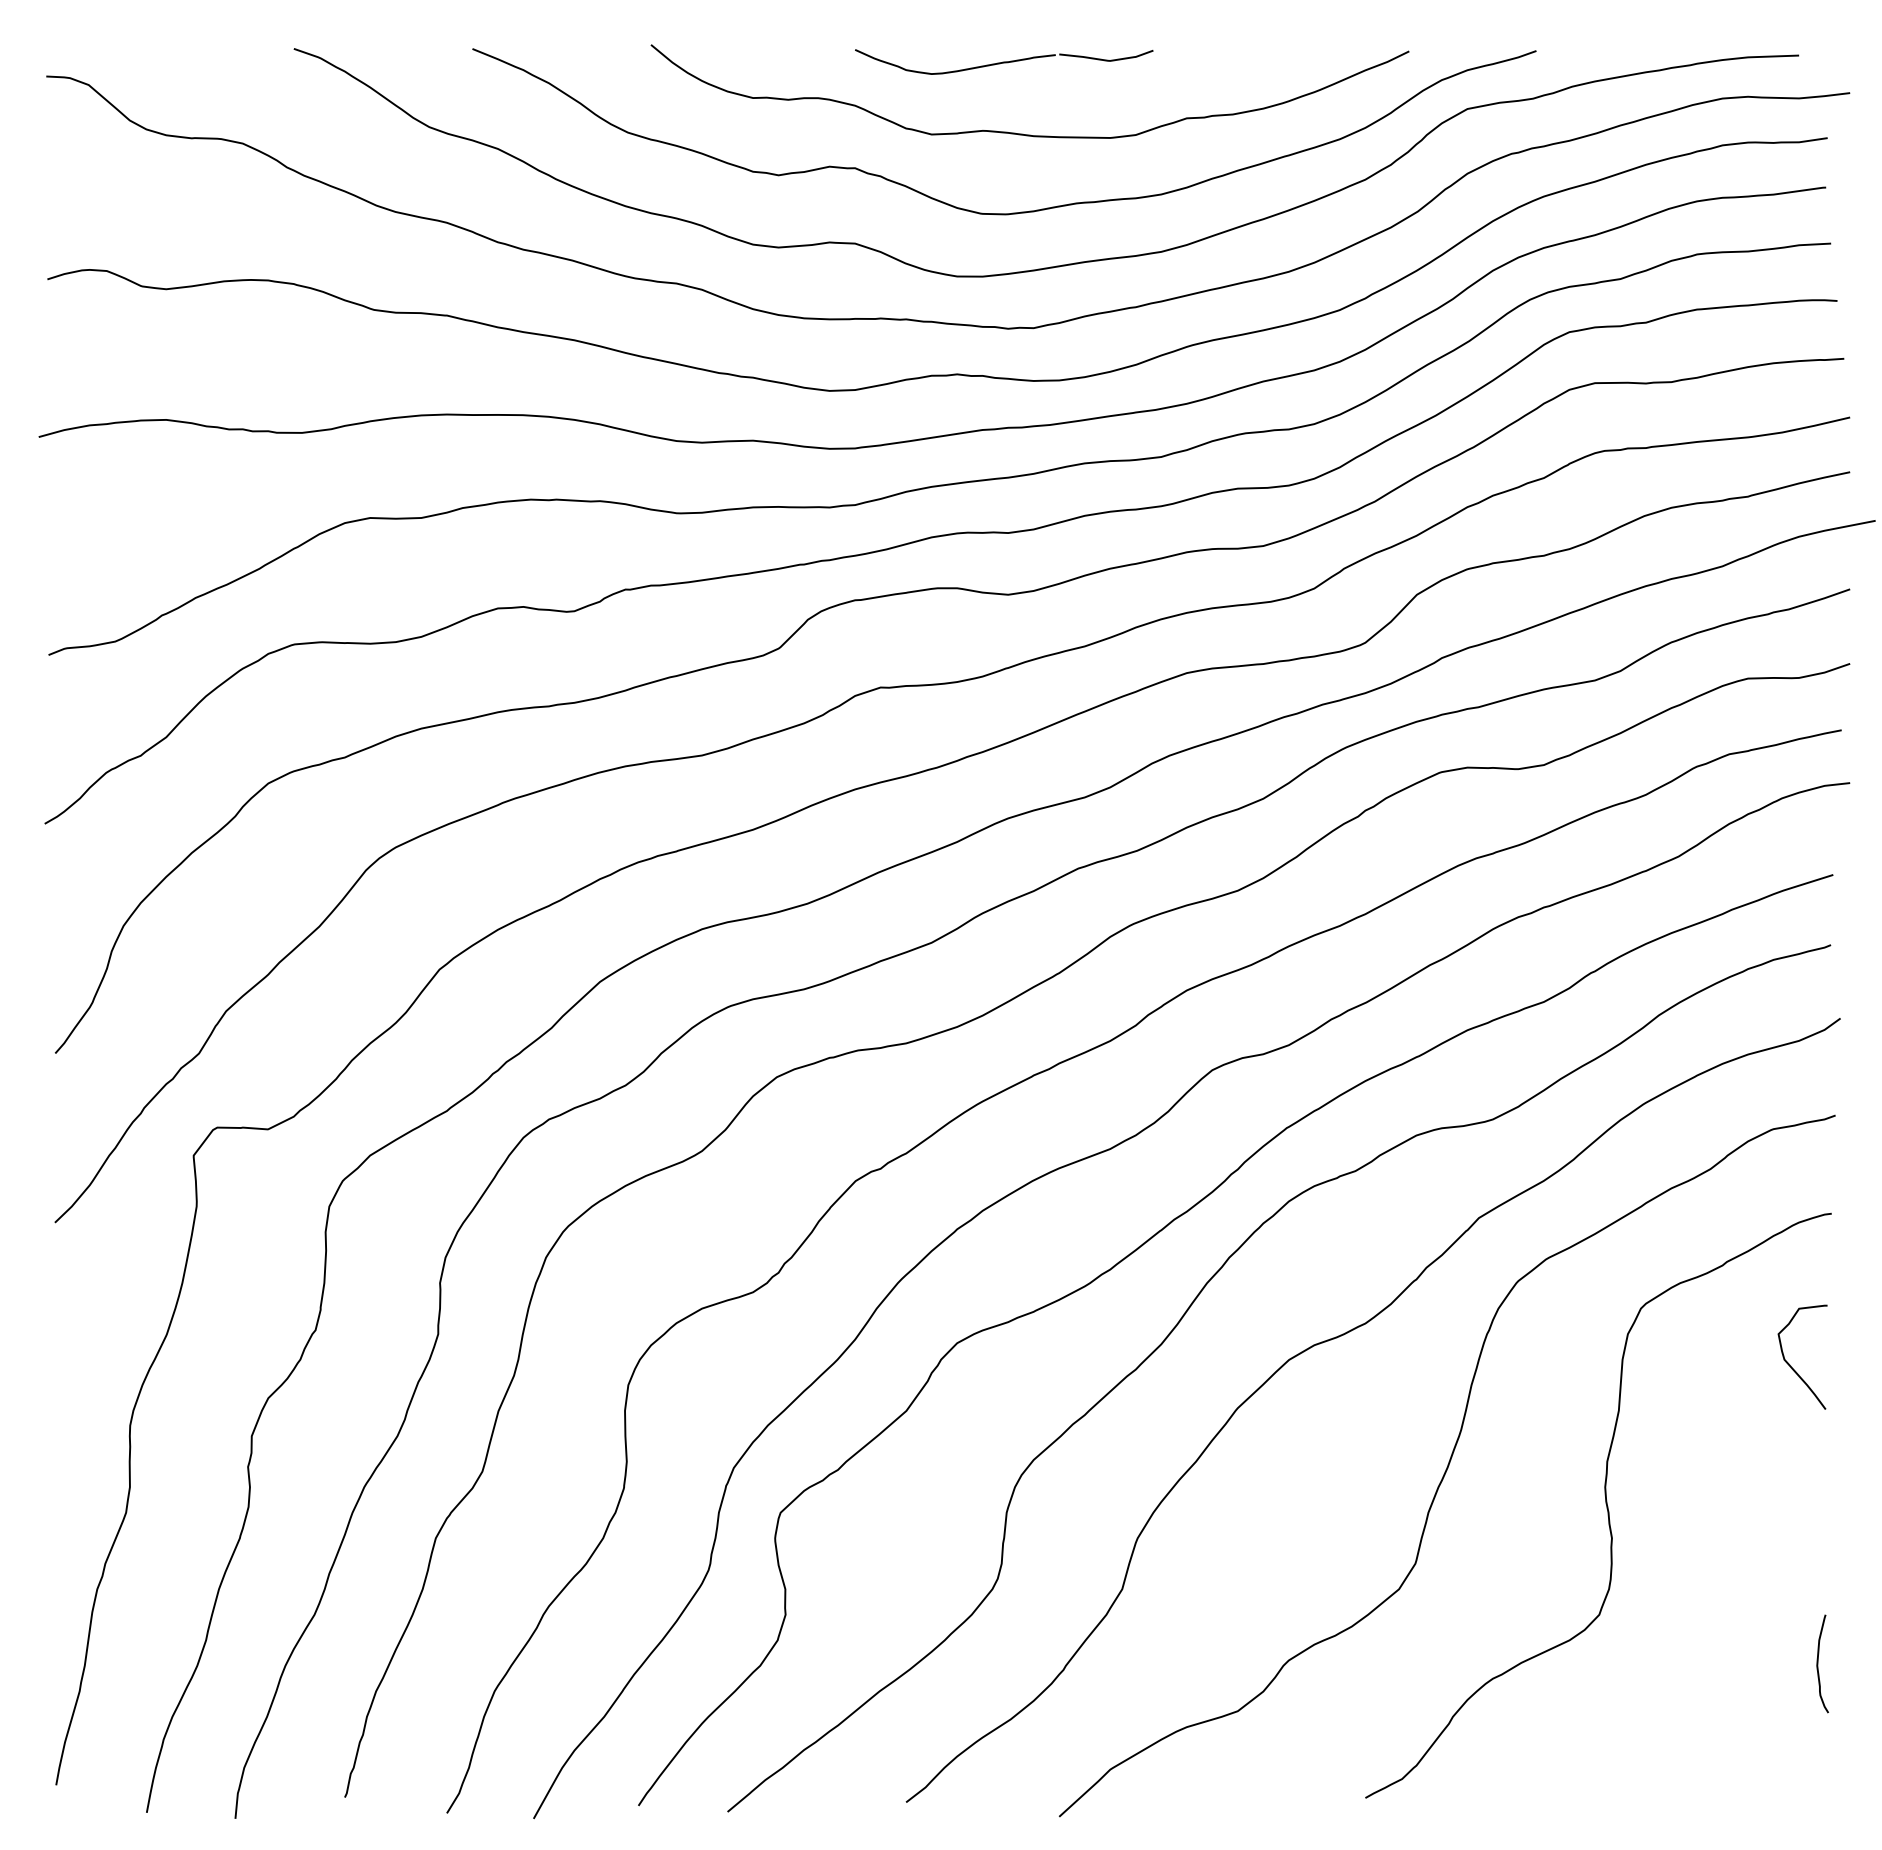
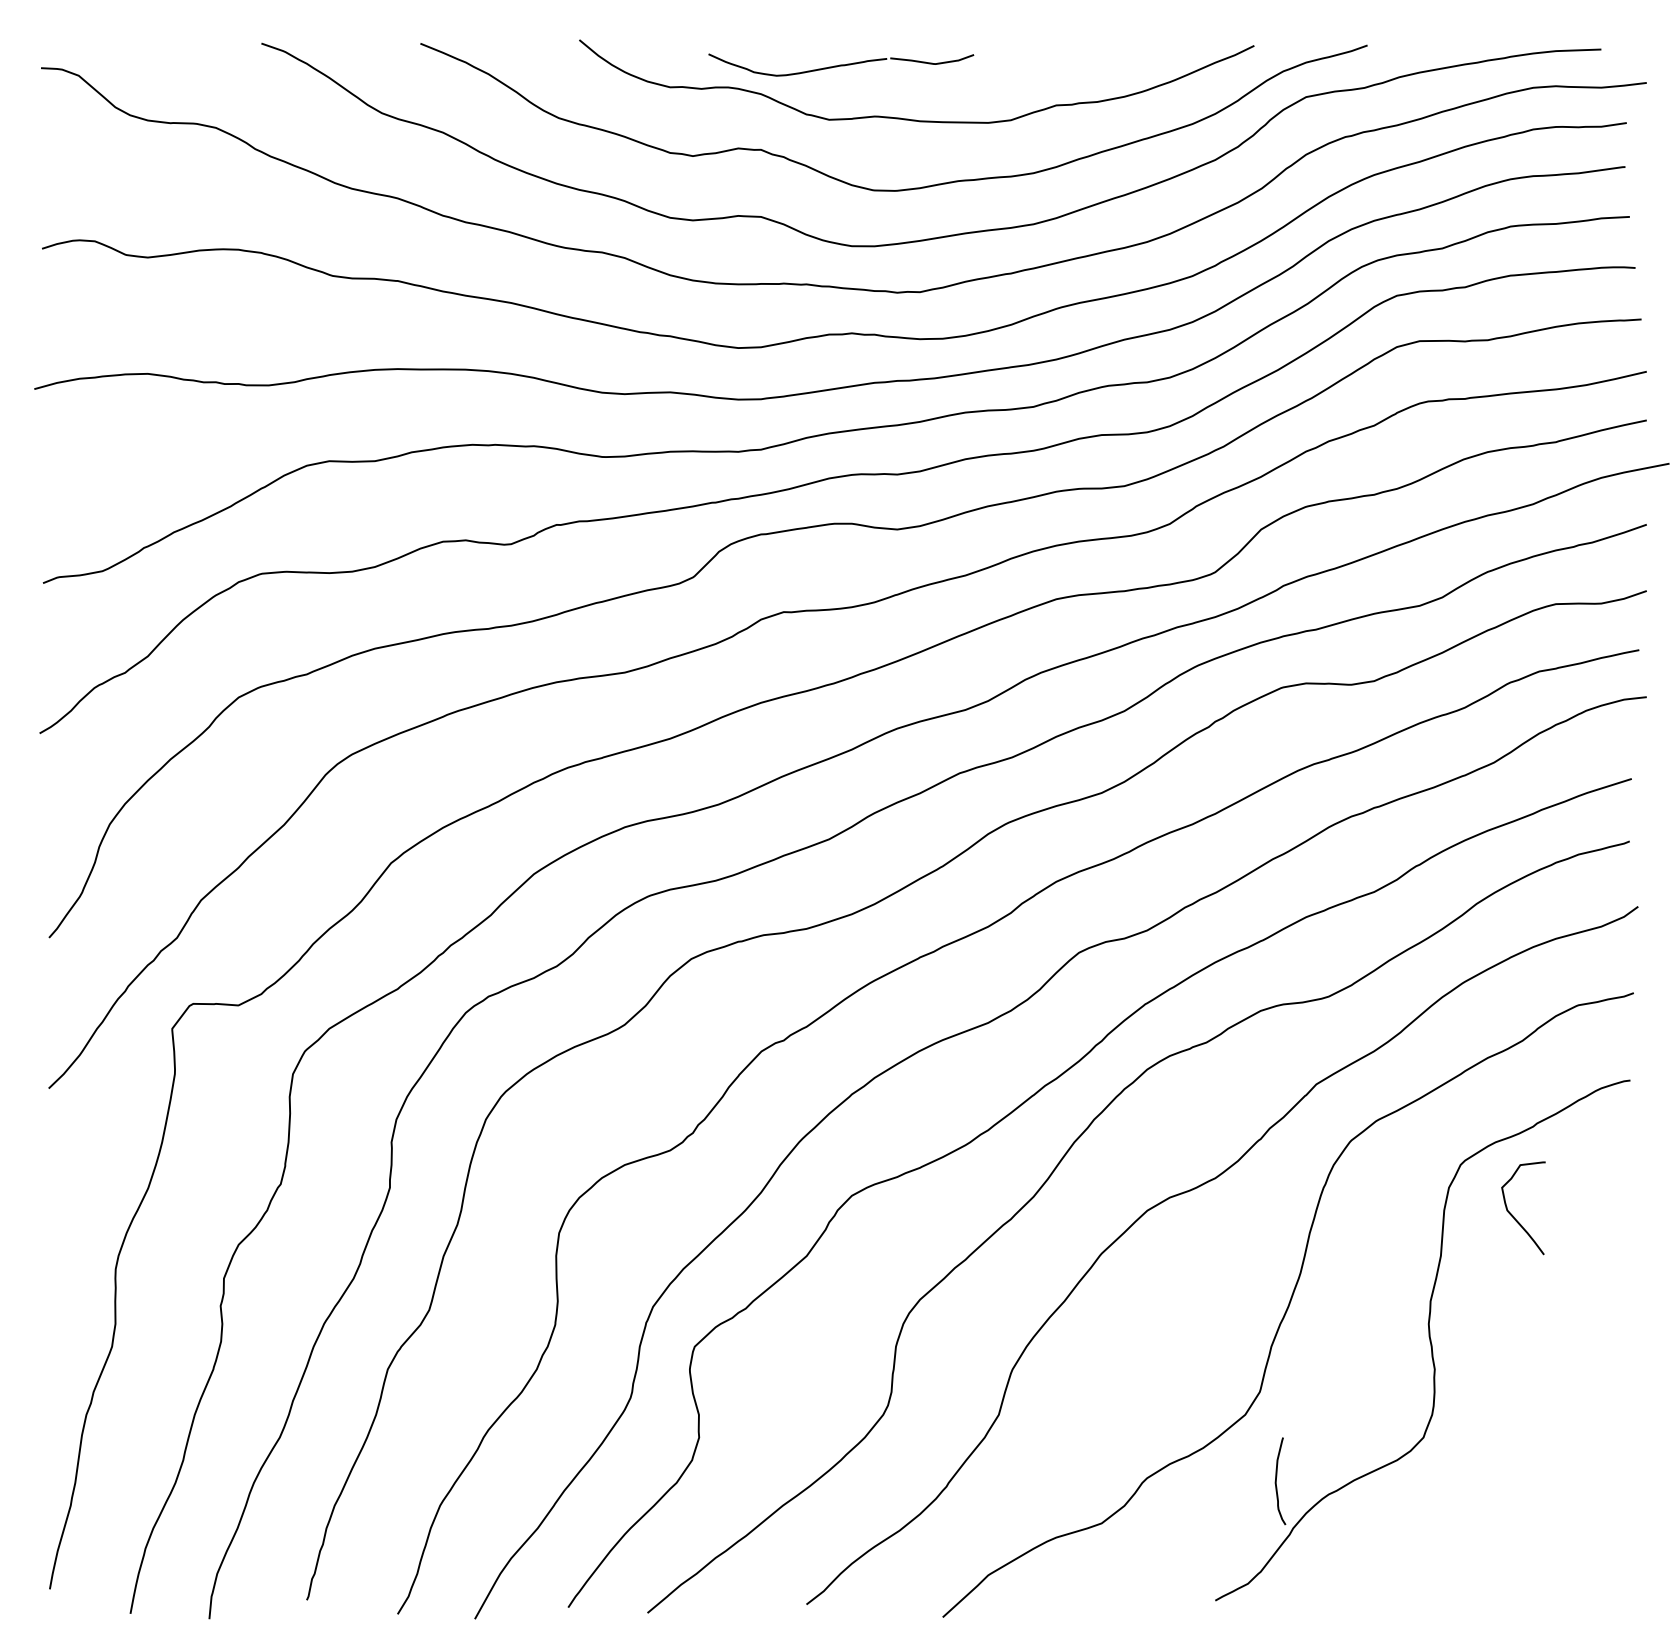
part: (1004, 61) -> (841, 64), moved
curve: (1790, 1364) -> (1512, 1214), moved
curve: (1818, 1663) -> (1276, 1480), moved

